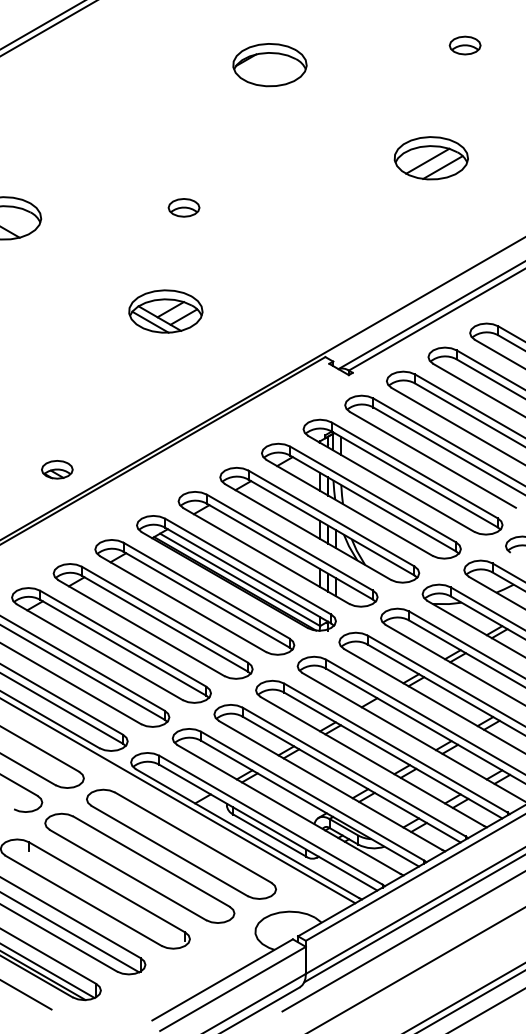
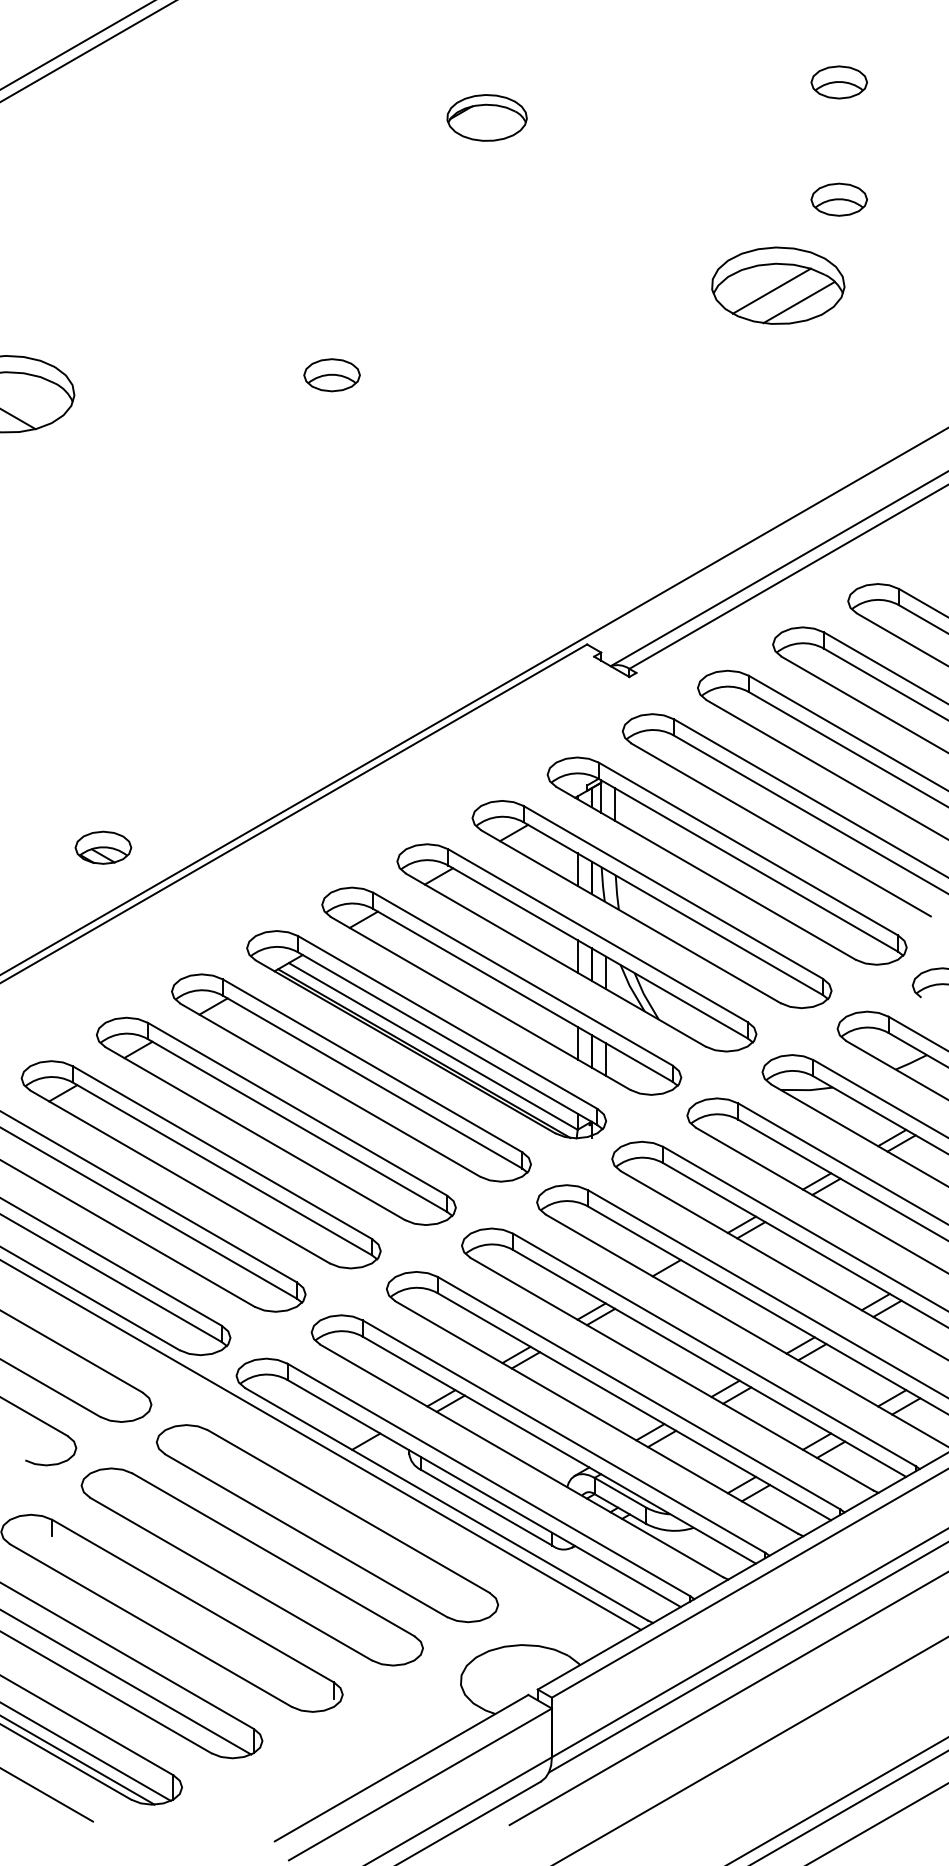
part: (269, 65) -> (486, 118), size x0.6
part: (464, 110) -> (838, 199), added
part: (165, 311) -> (298, 562), removed

